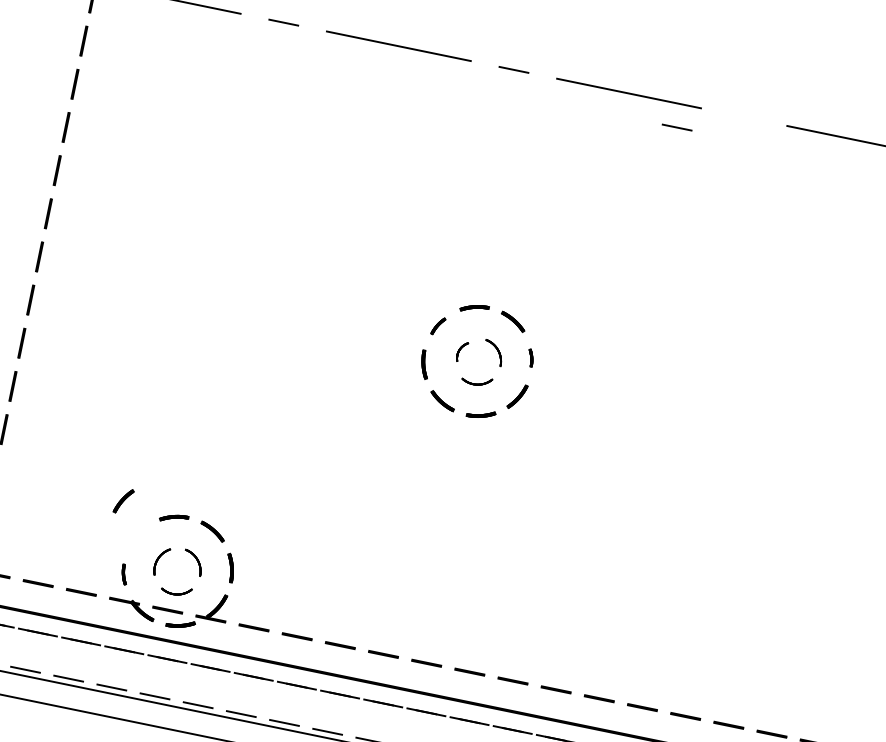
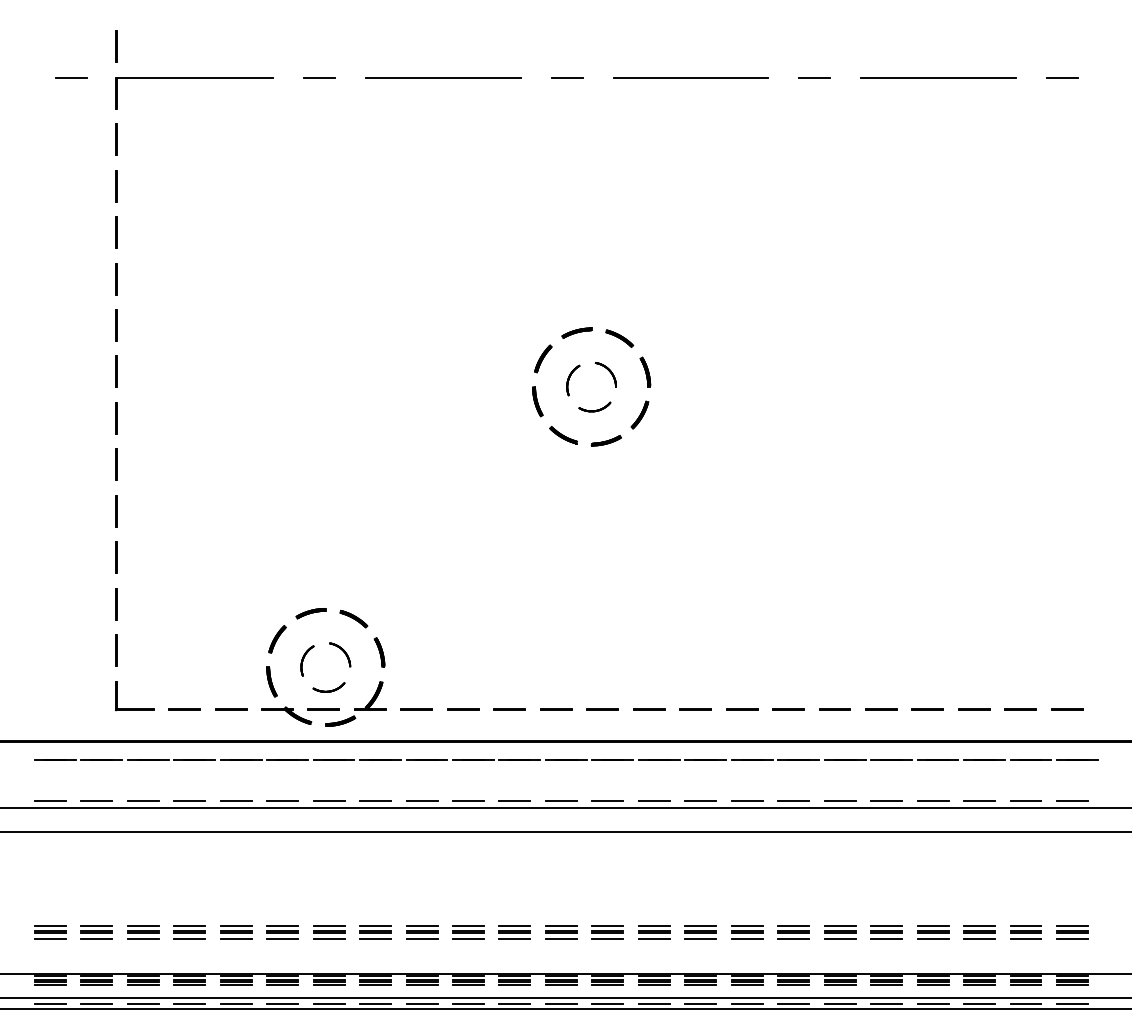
line: (676, 126) -> (814, 77), moved
part: (438, 325) -> (543, 358), size x1.43
part: (462, 352) -> (573, 380), size x1.43
part: (530, 357) -> (645, 371), size x1.67
part: (123, 501) -> (277, 639), moved
part: (124, 574) -> (271, 681), size x1.43

